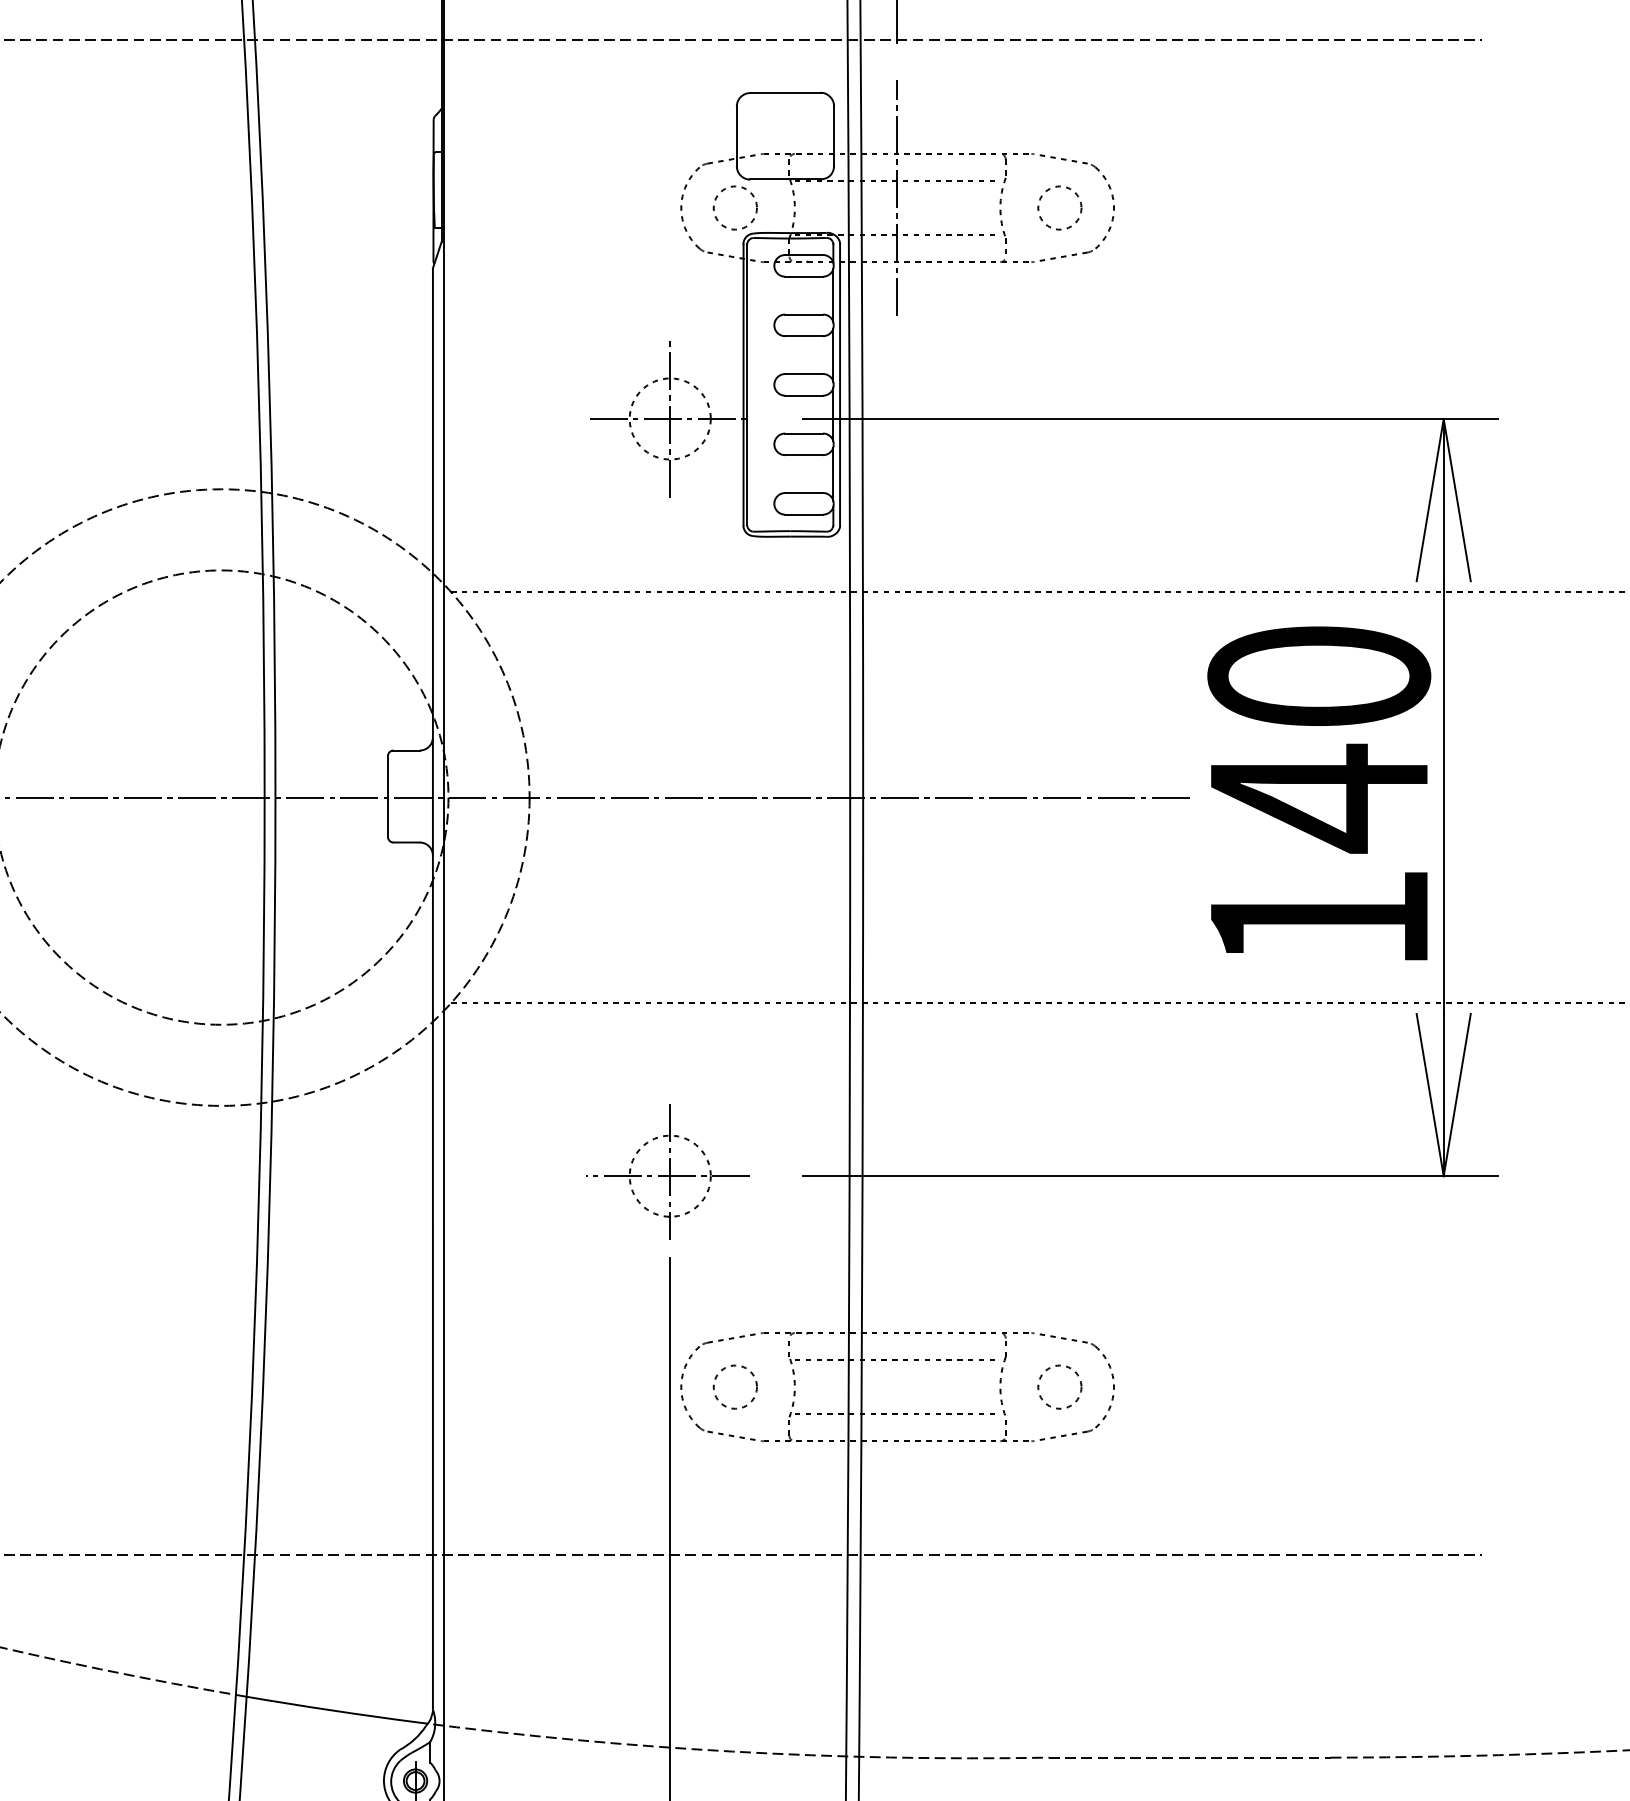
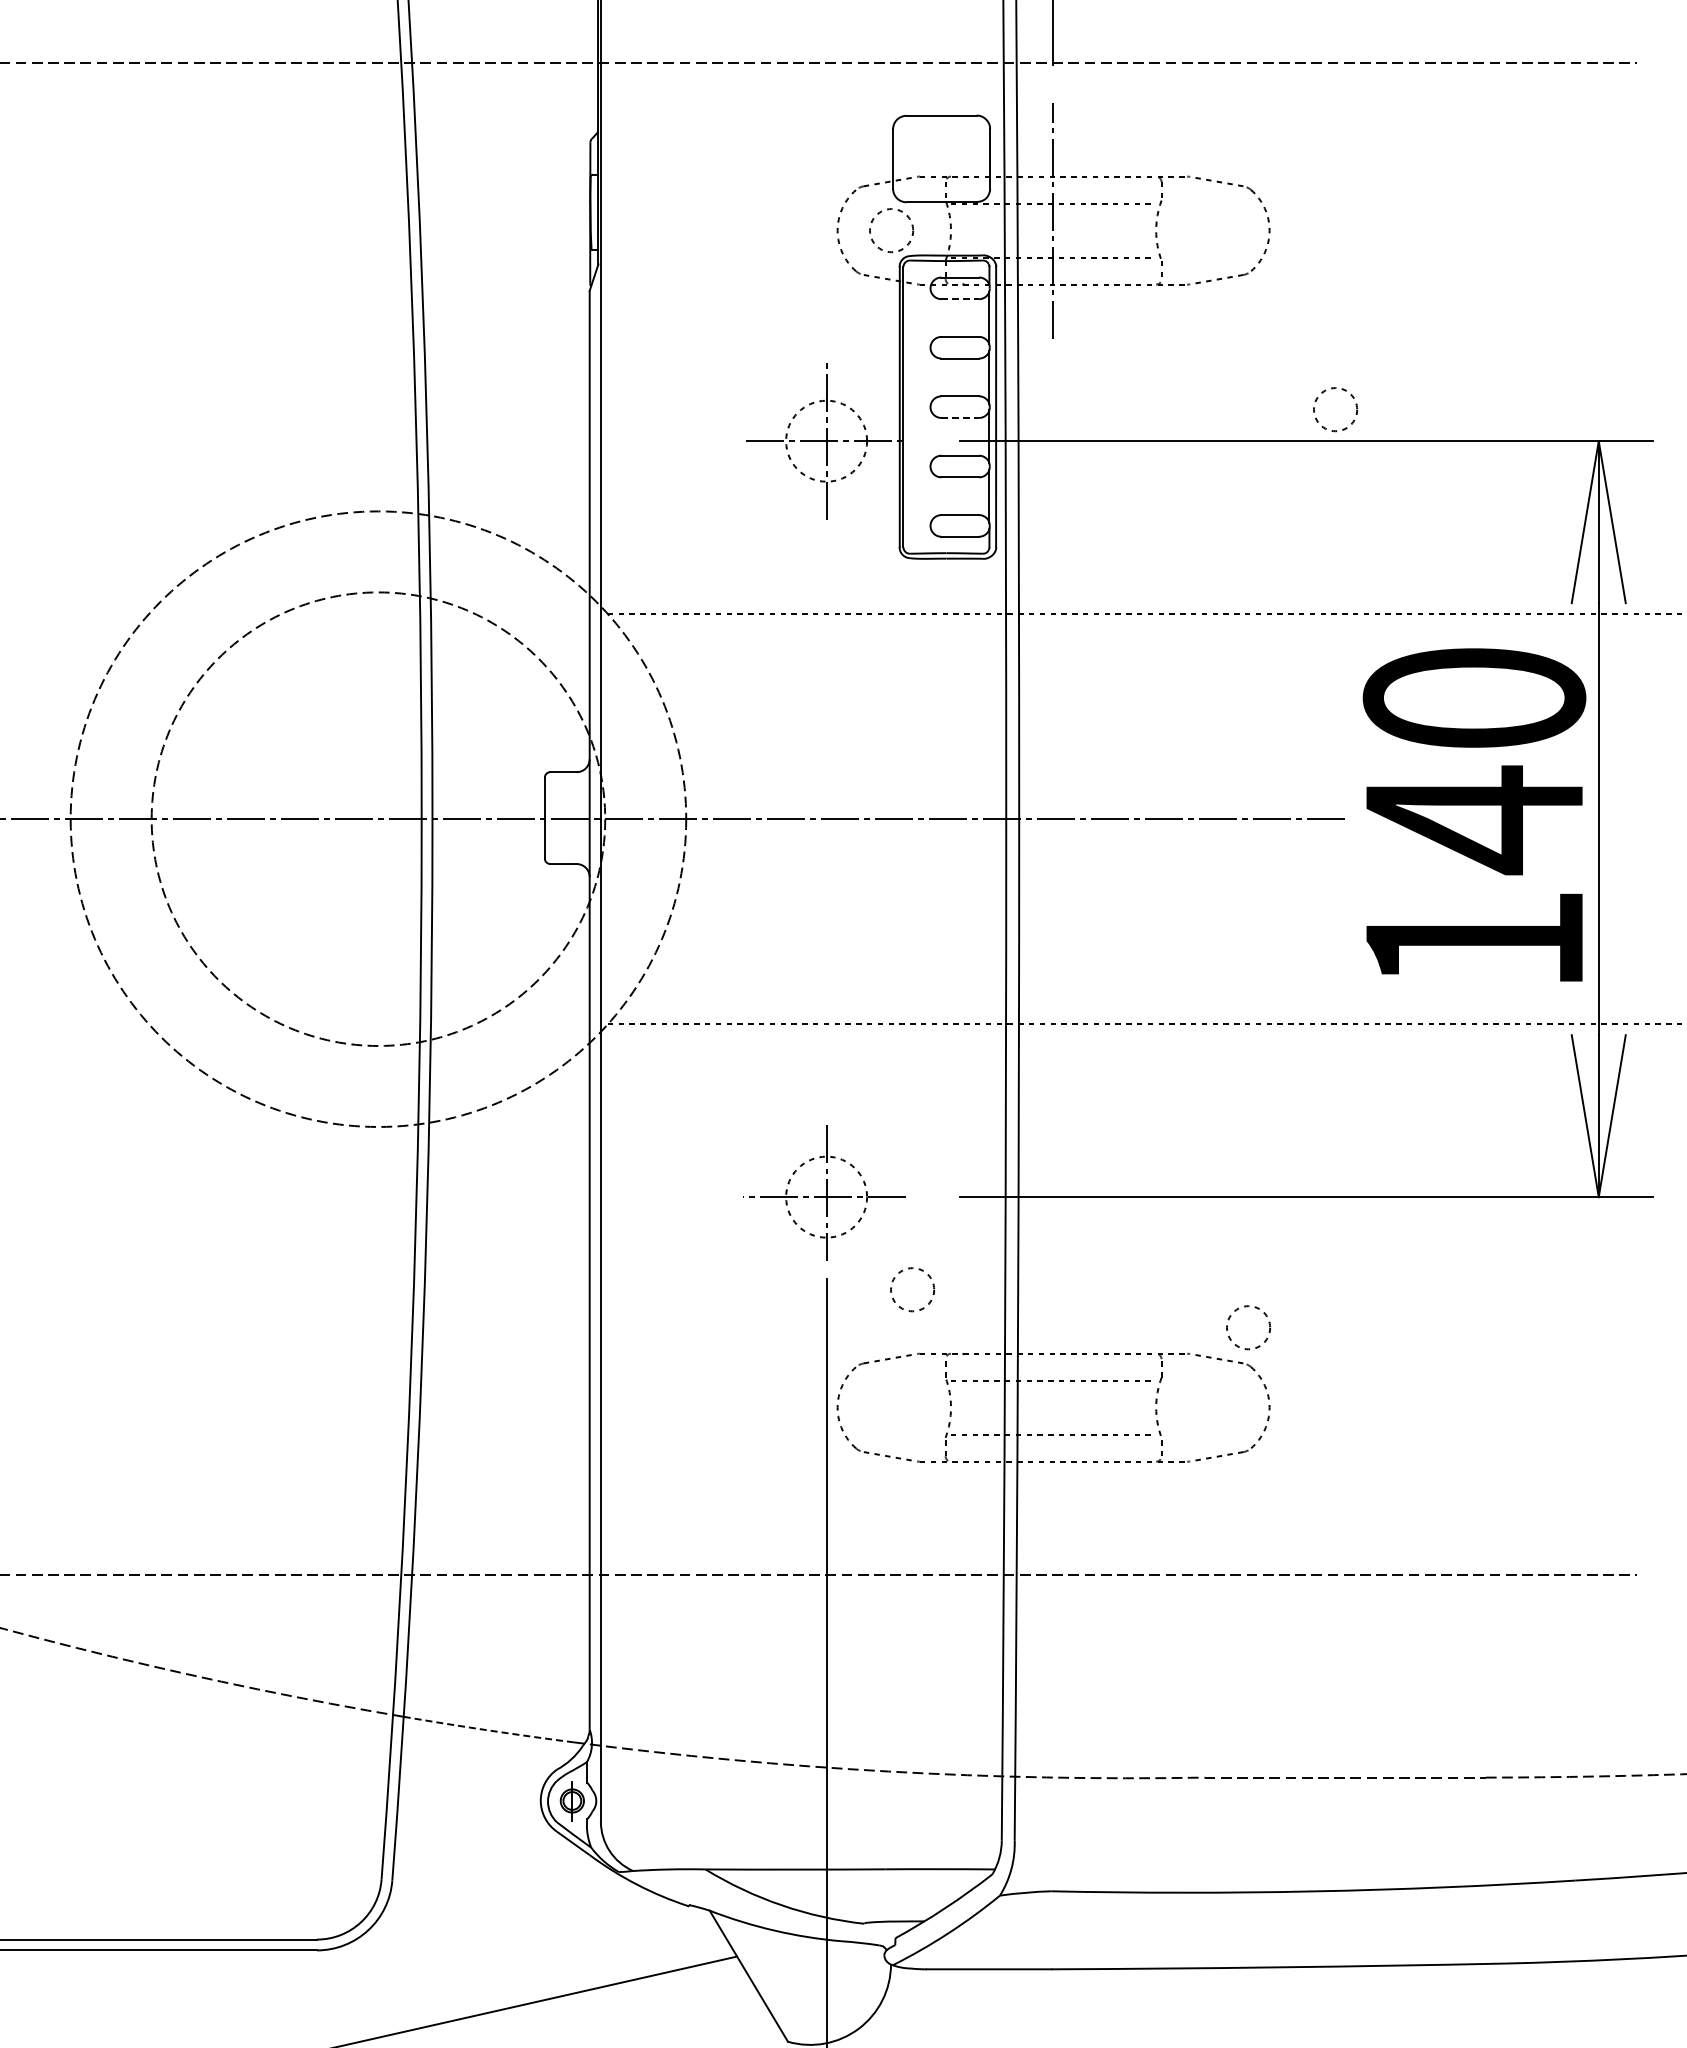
circle: (1059, 207) -> (1335, 409), moved
line: (804, 277) -> (960, 299), solid -> dashed
line: (804, 395) -> (960, 417), solid -> dashed
circle: (735, 1386) -> (912, 1289), moved
circle: (1059, 1386) -> (1248, 1327), moved
arc: (331, 1710) -> (488, 1730), solid -> dashed

